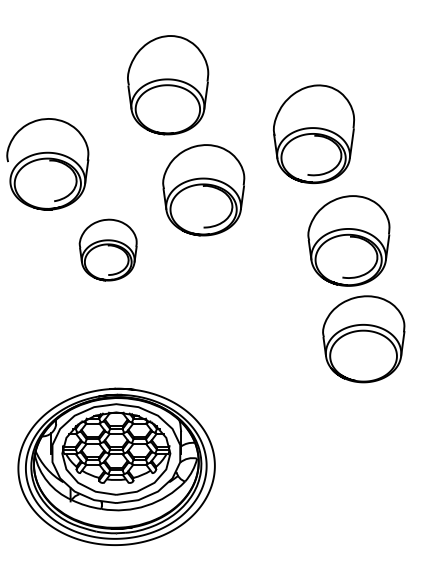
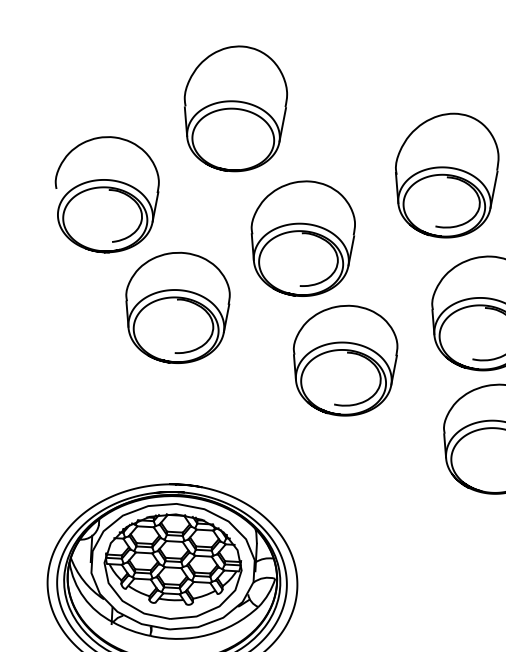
part: (168, 85) -> (235, 109), moved
part: (107, 249) -> (176, 306), size x1.43
part: (241, 284) -> (343, 360), added

